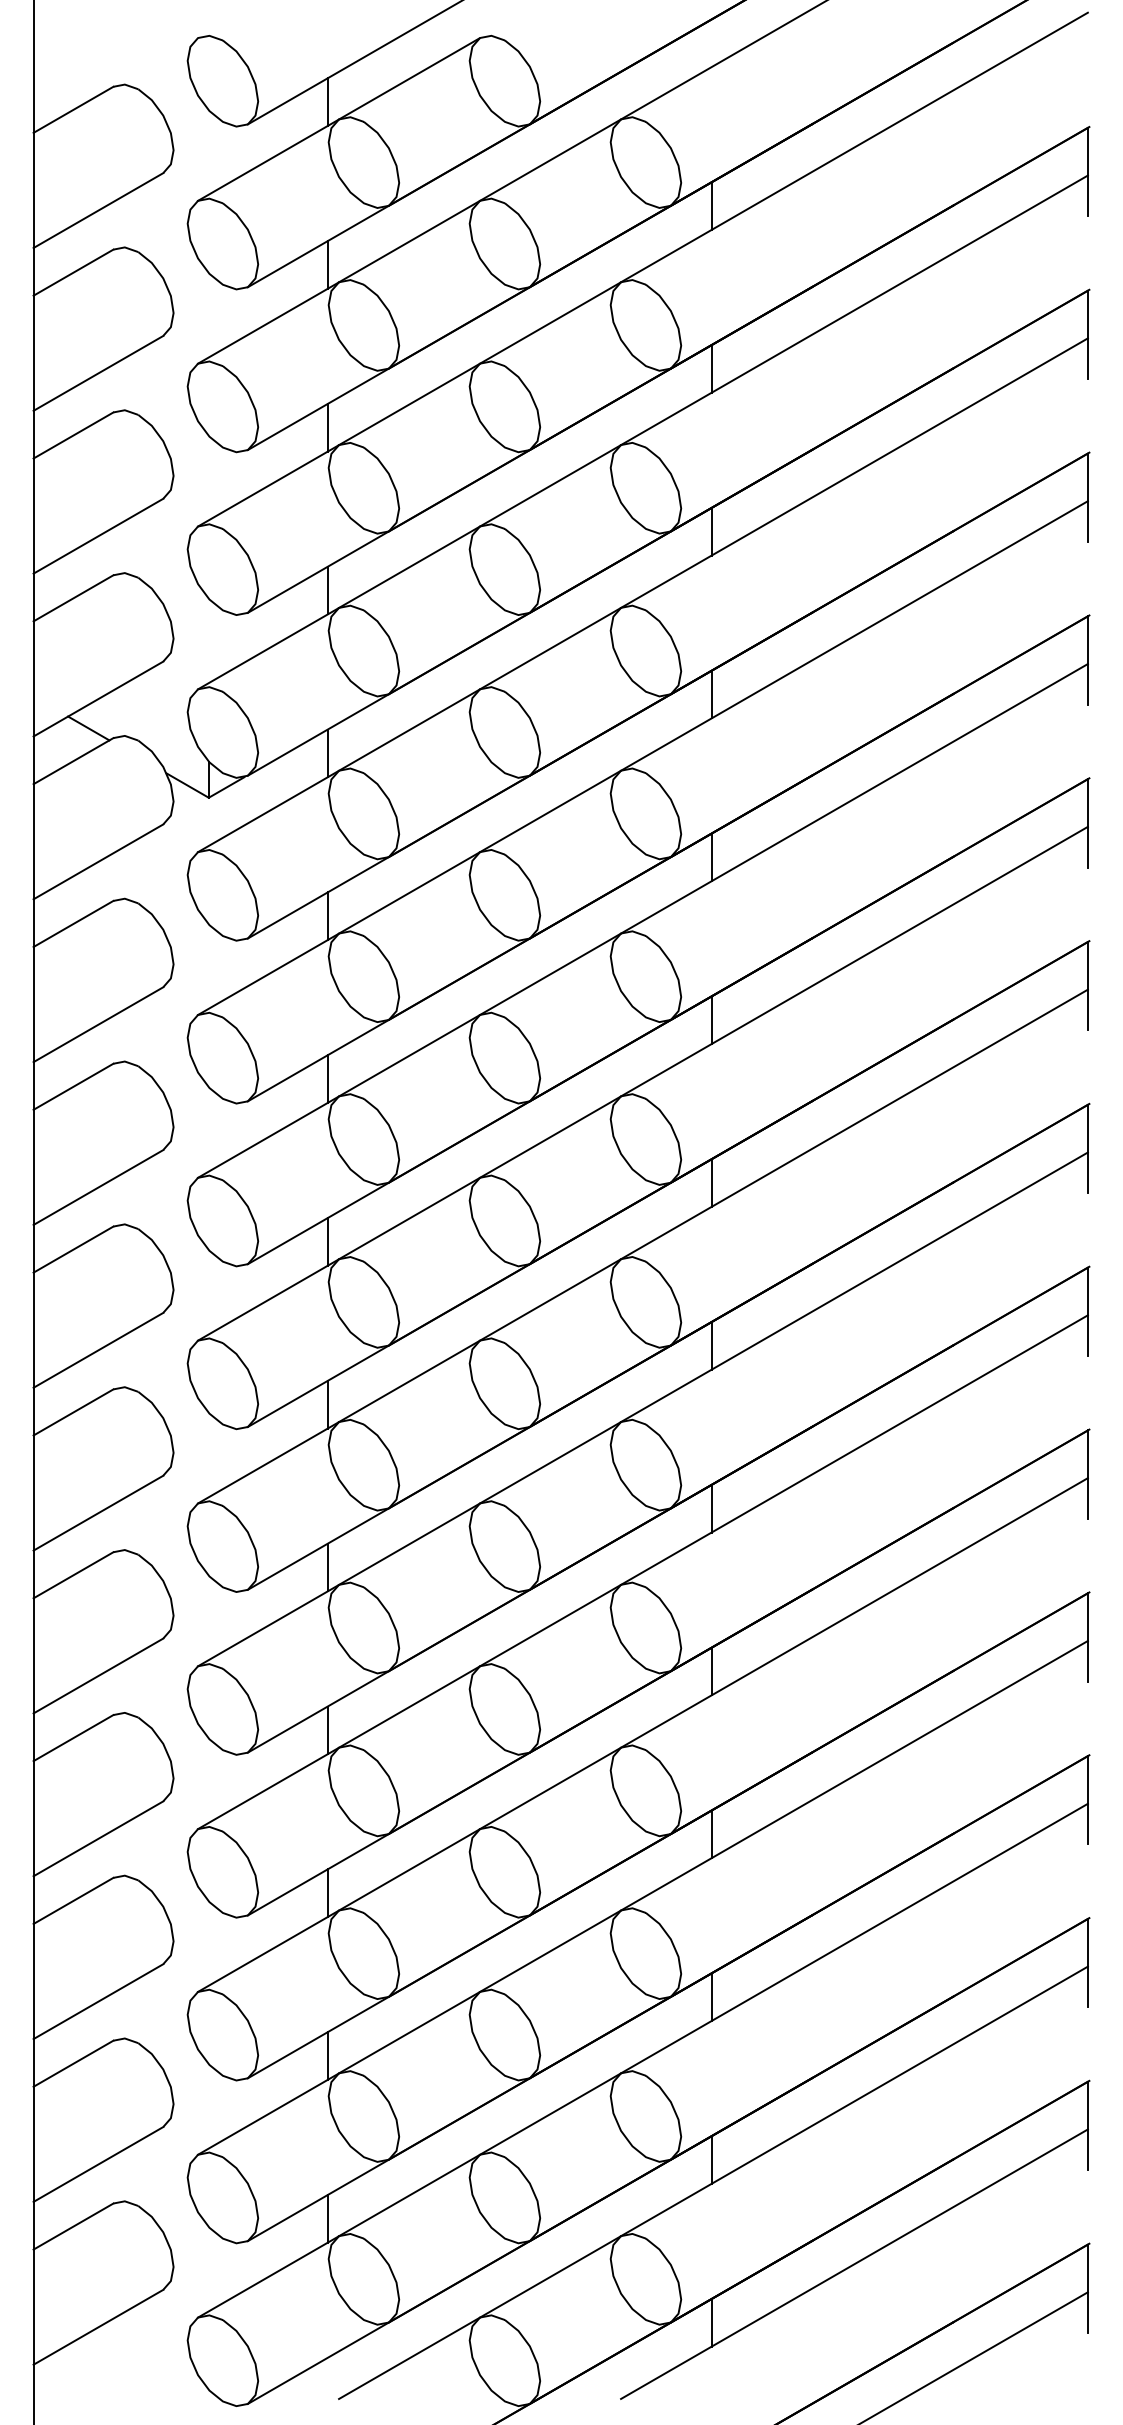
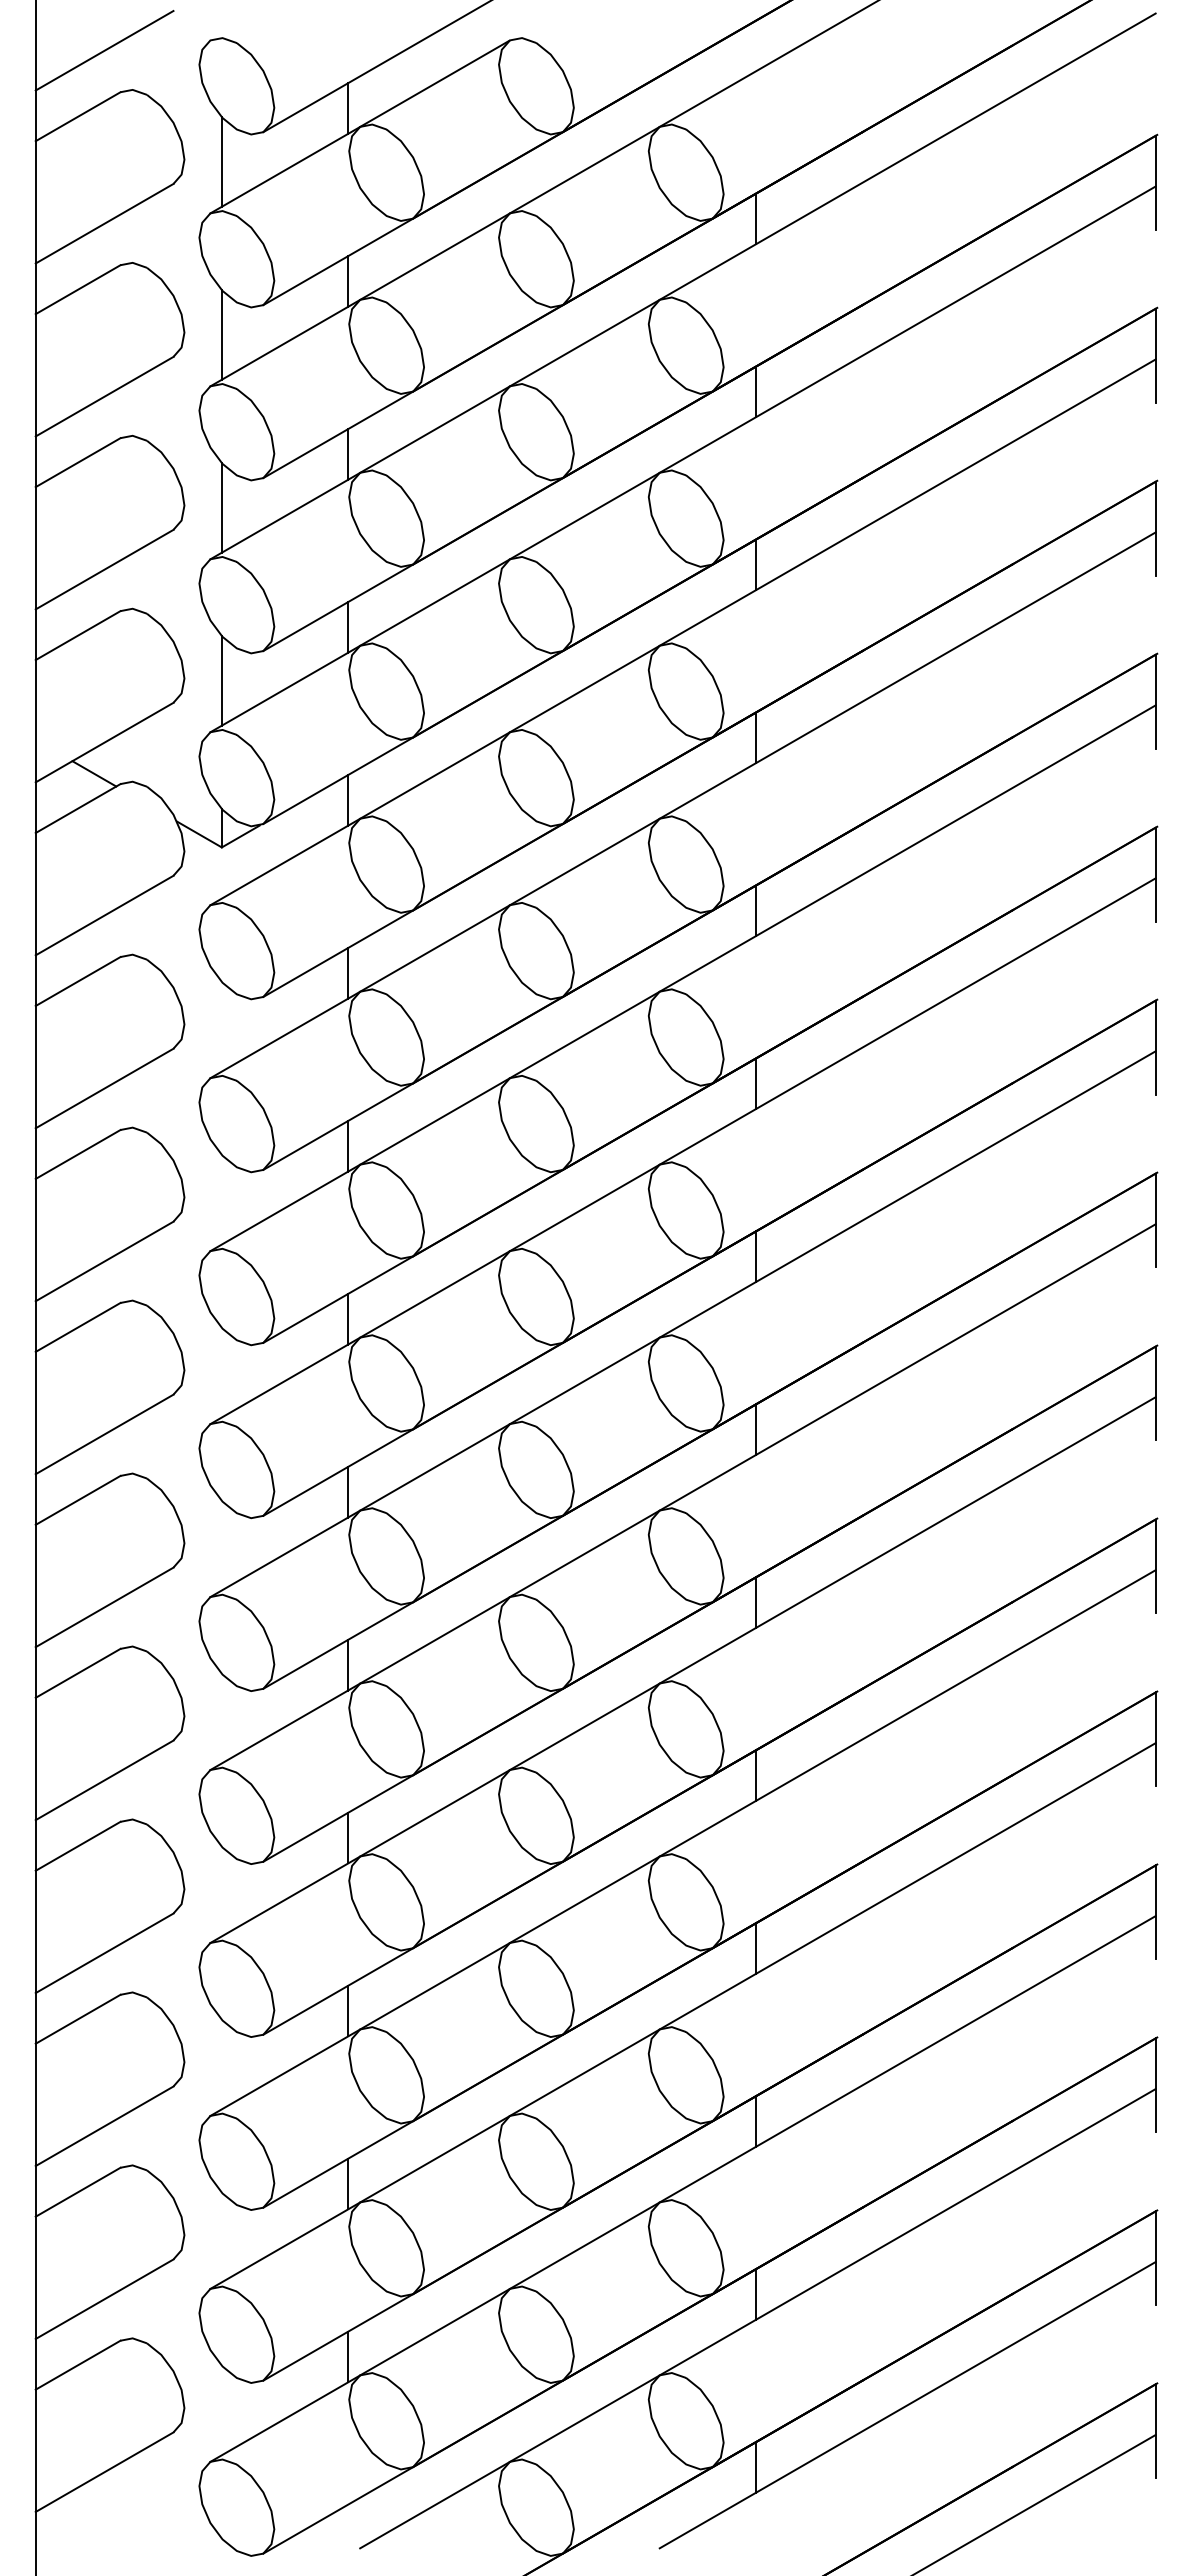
line: (98, 47) -> (104, 50), added
line: (208, 152) -> (221, 161), added
line: (208, 314) -> (221, 334), added
line: (208, 477) -> (221, 507), added
line: (208, 640) -> (221, 680), added

